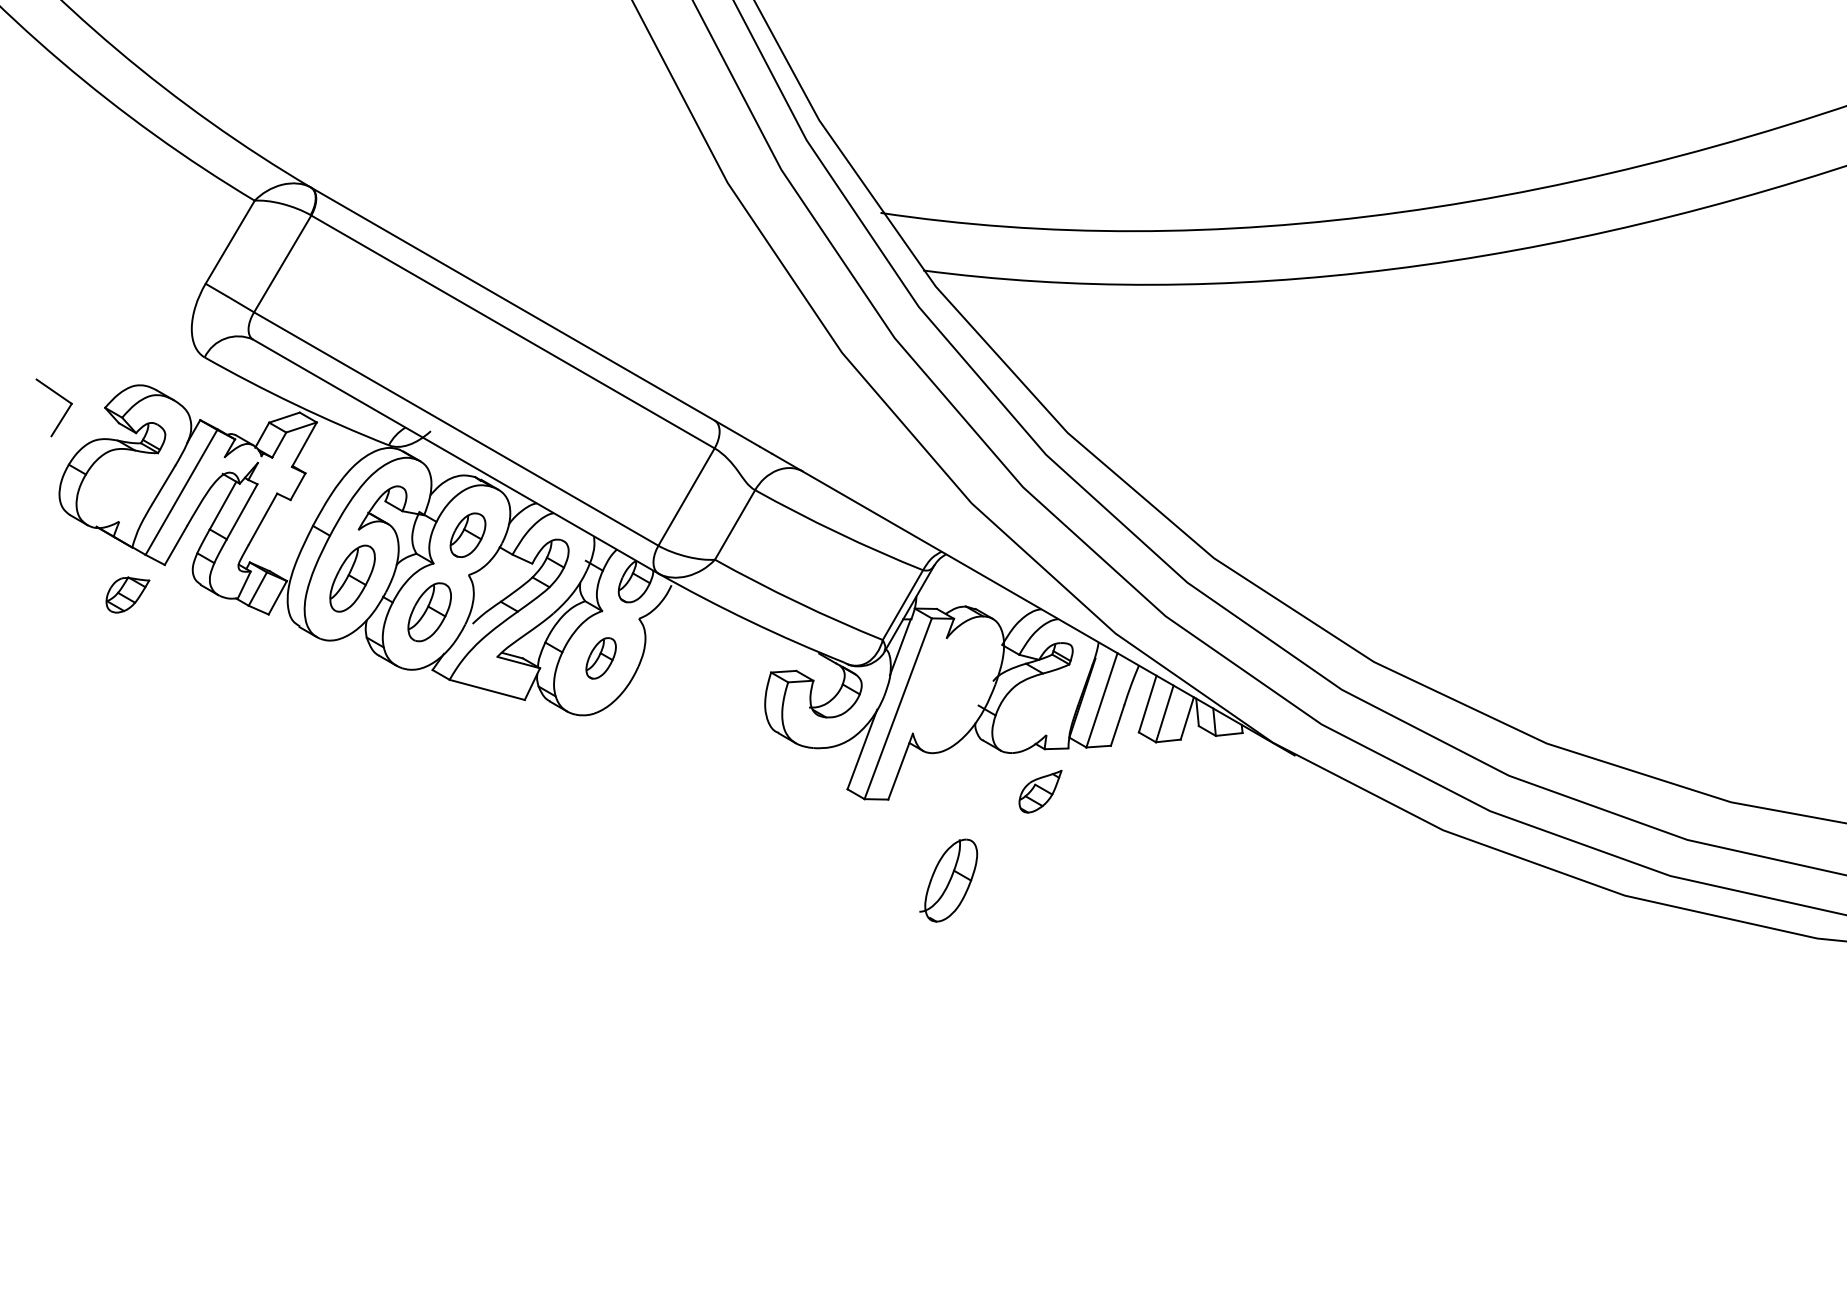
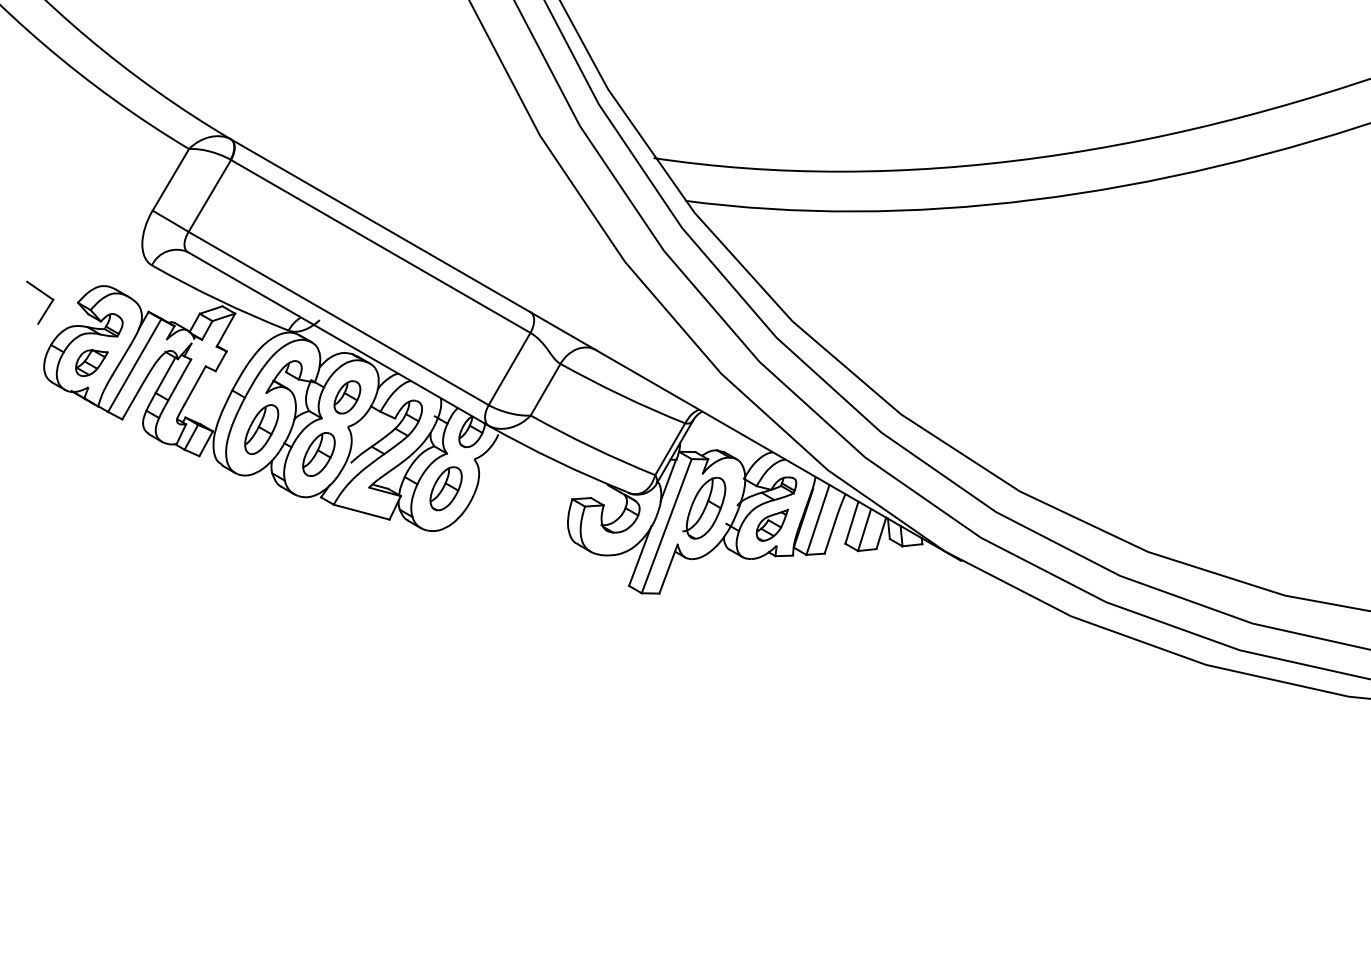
part: (127, 594) -> (91, 362), moved
part: (601, 658) -> (446, 488), size x1.43
part: (1040, 791) -> (772, 525), moved
part: (948, 880) -> (704, 508), moved

